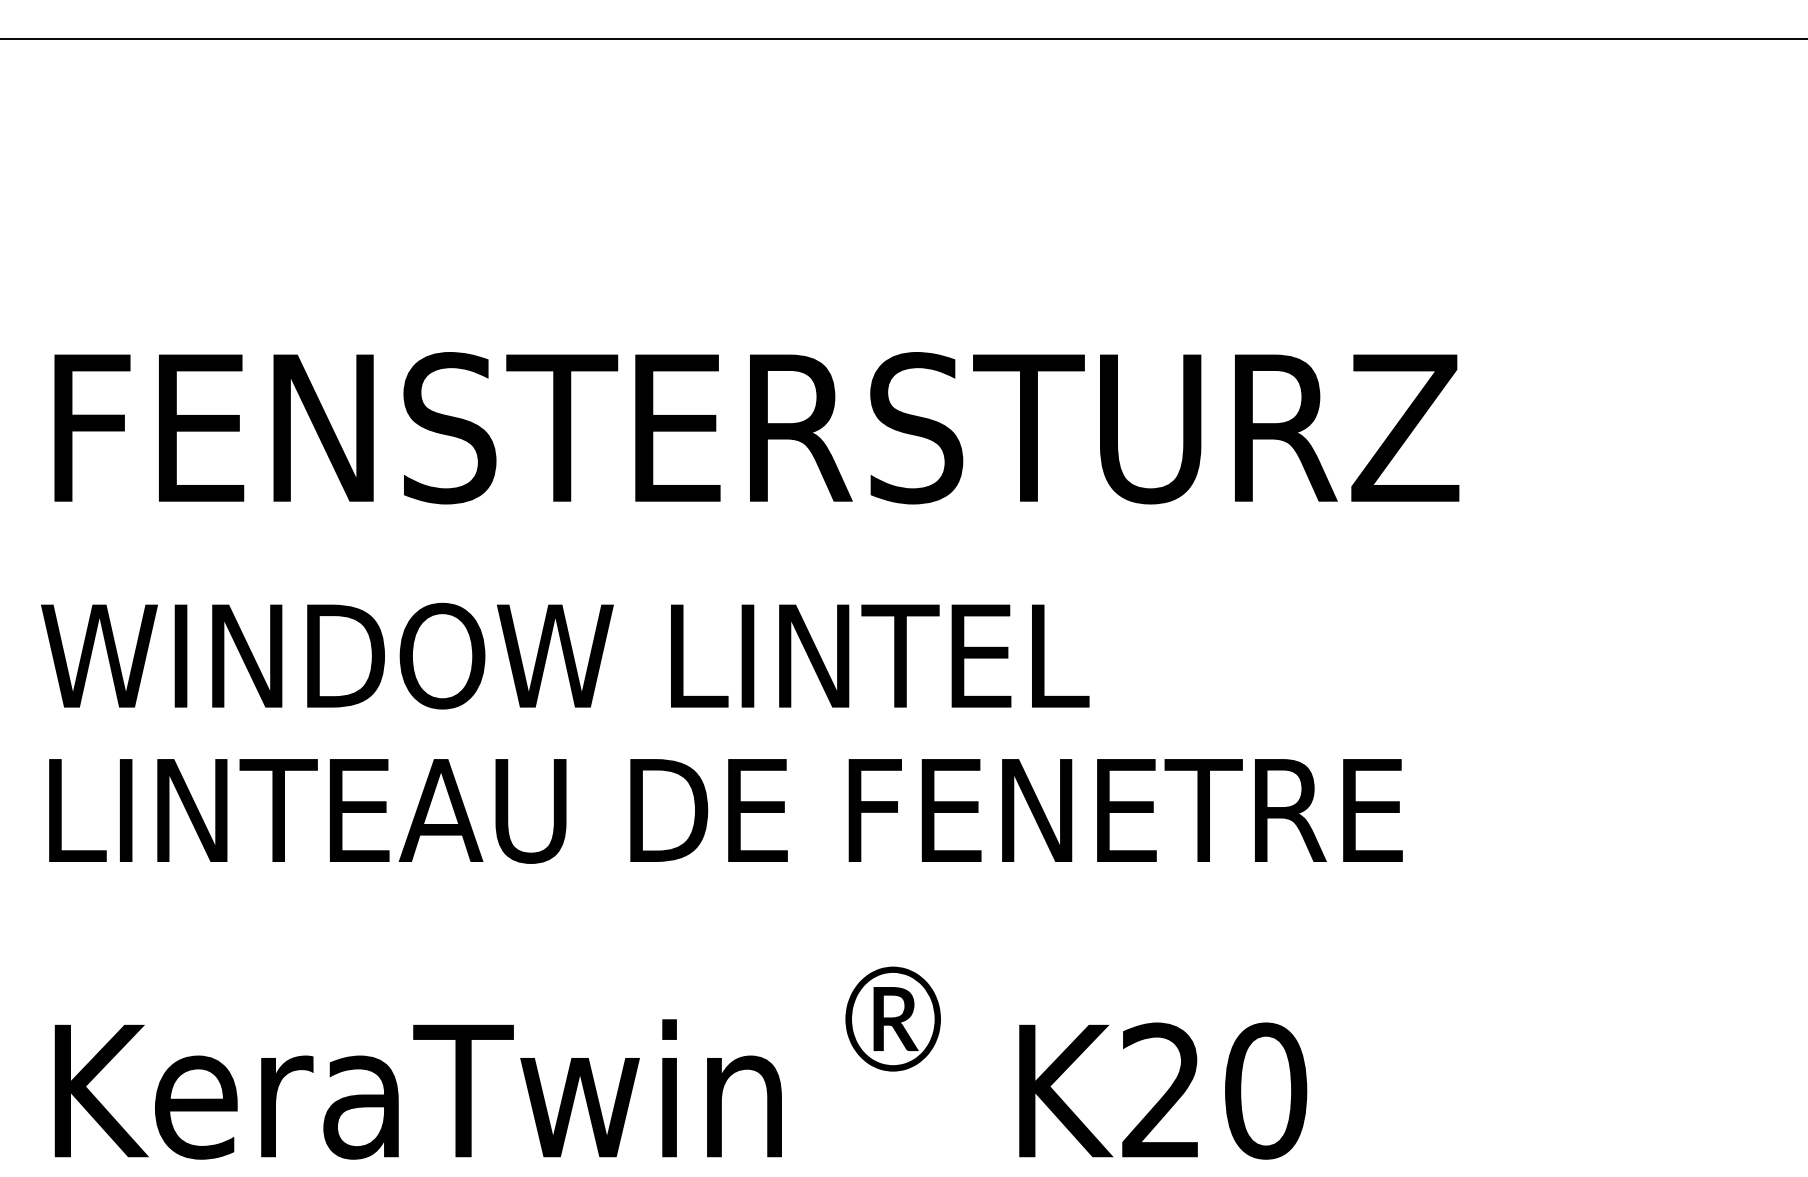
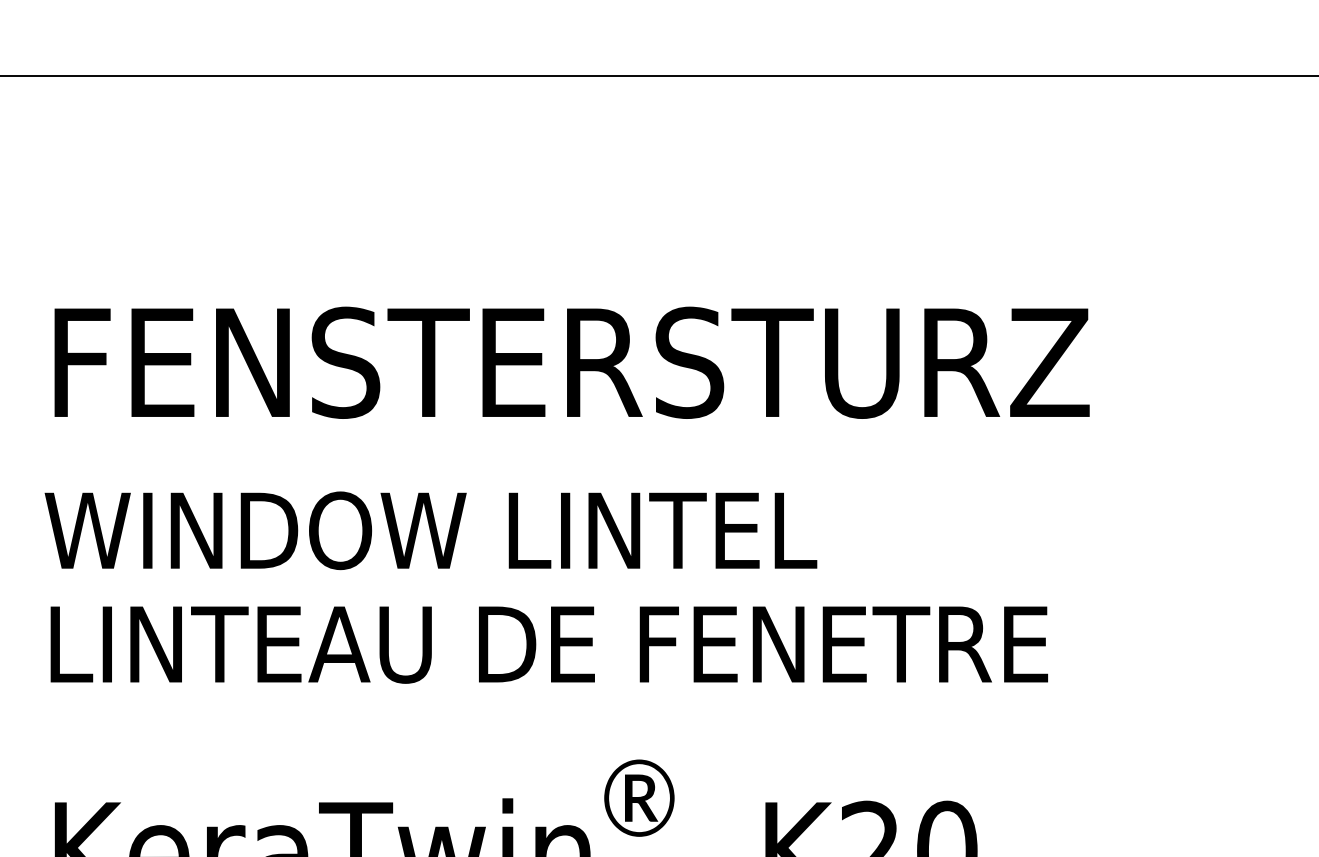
text: (892, 1018) -> (638, 797), moved

